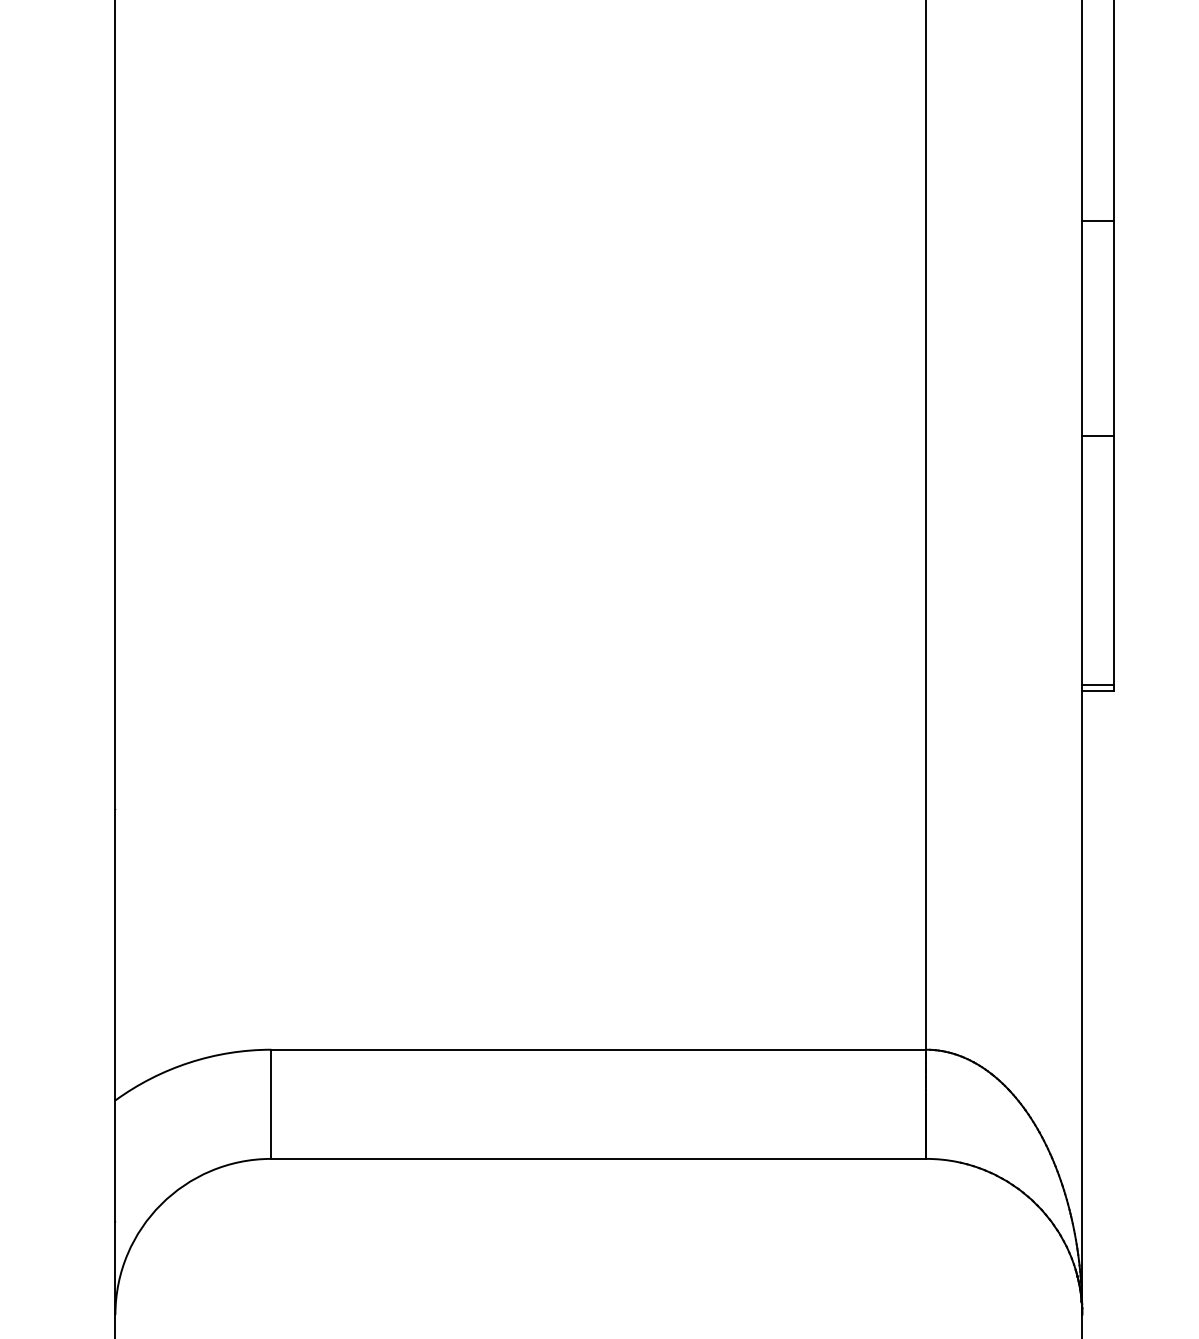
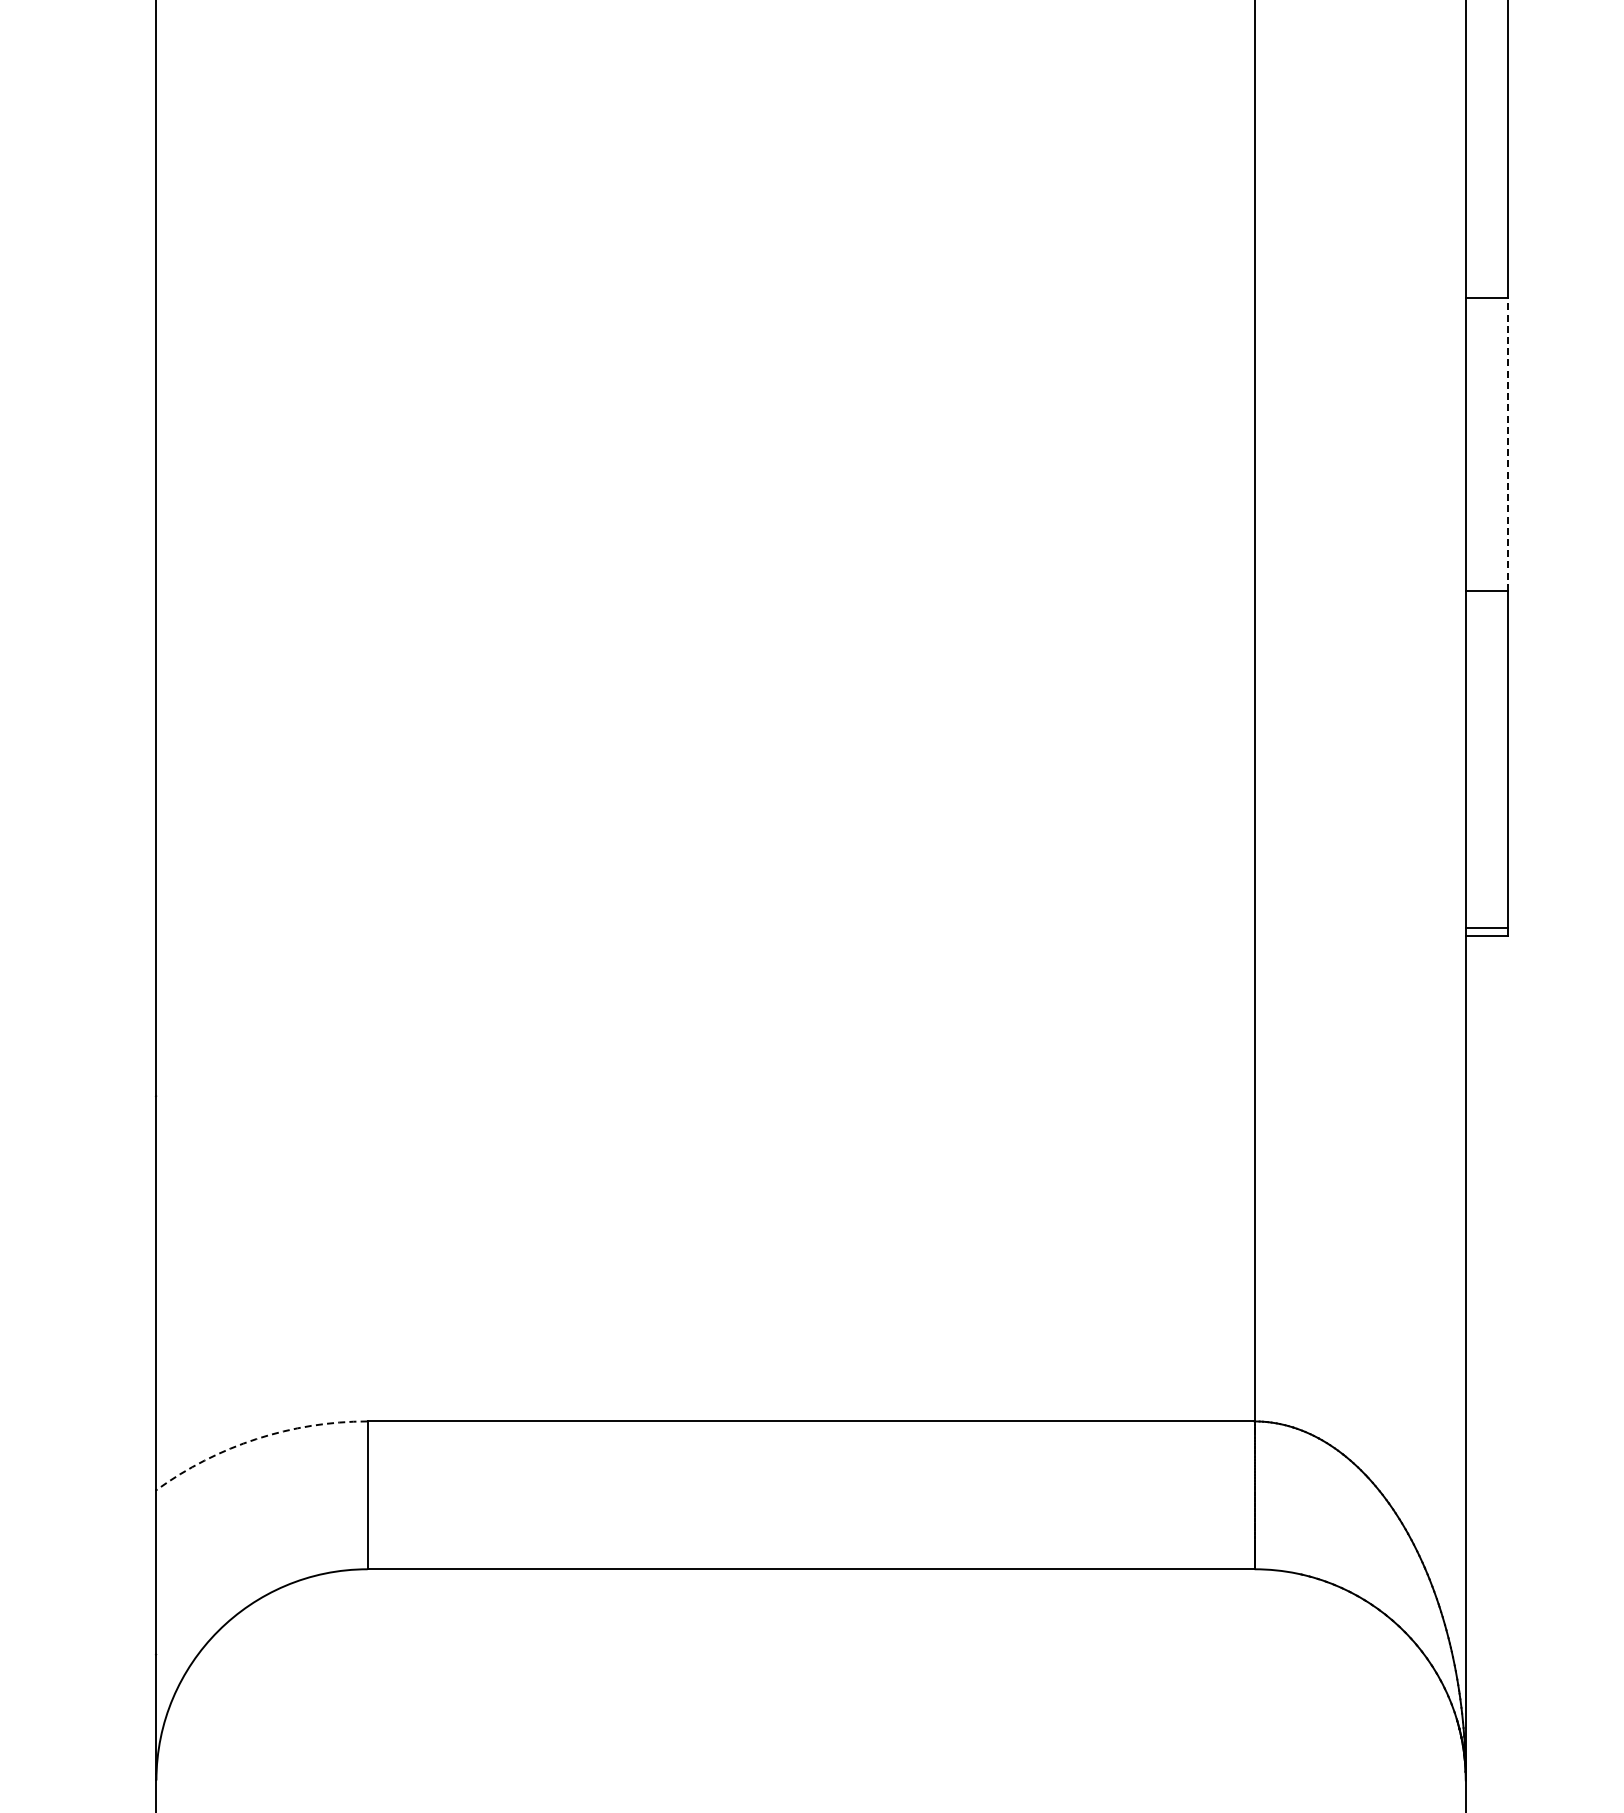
line: (1113, 328) -> (1508, 444), solid -> dashed
arc: (189, 1063) -> (256, 1439), solid -> dashed

